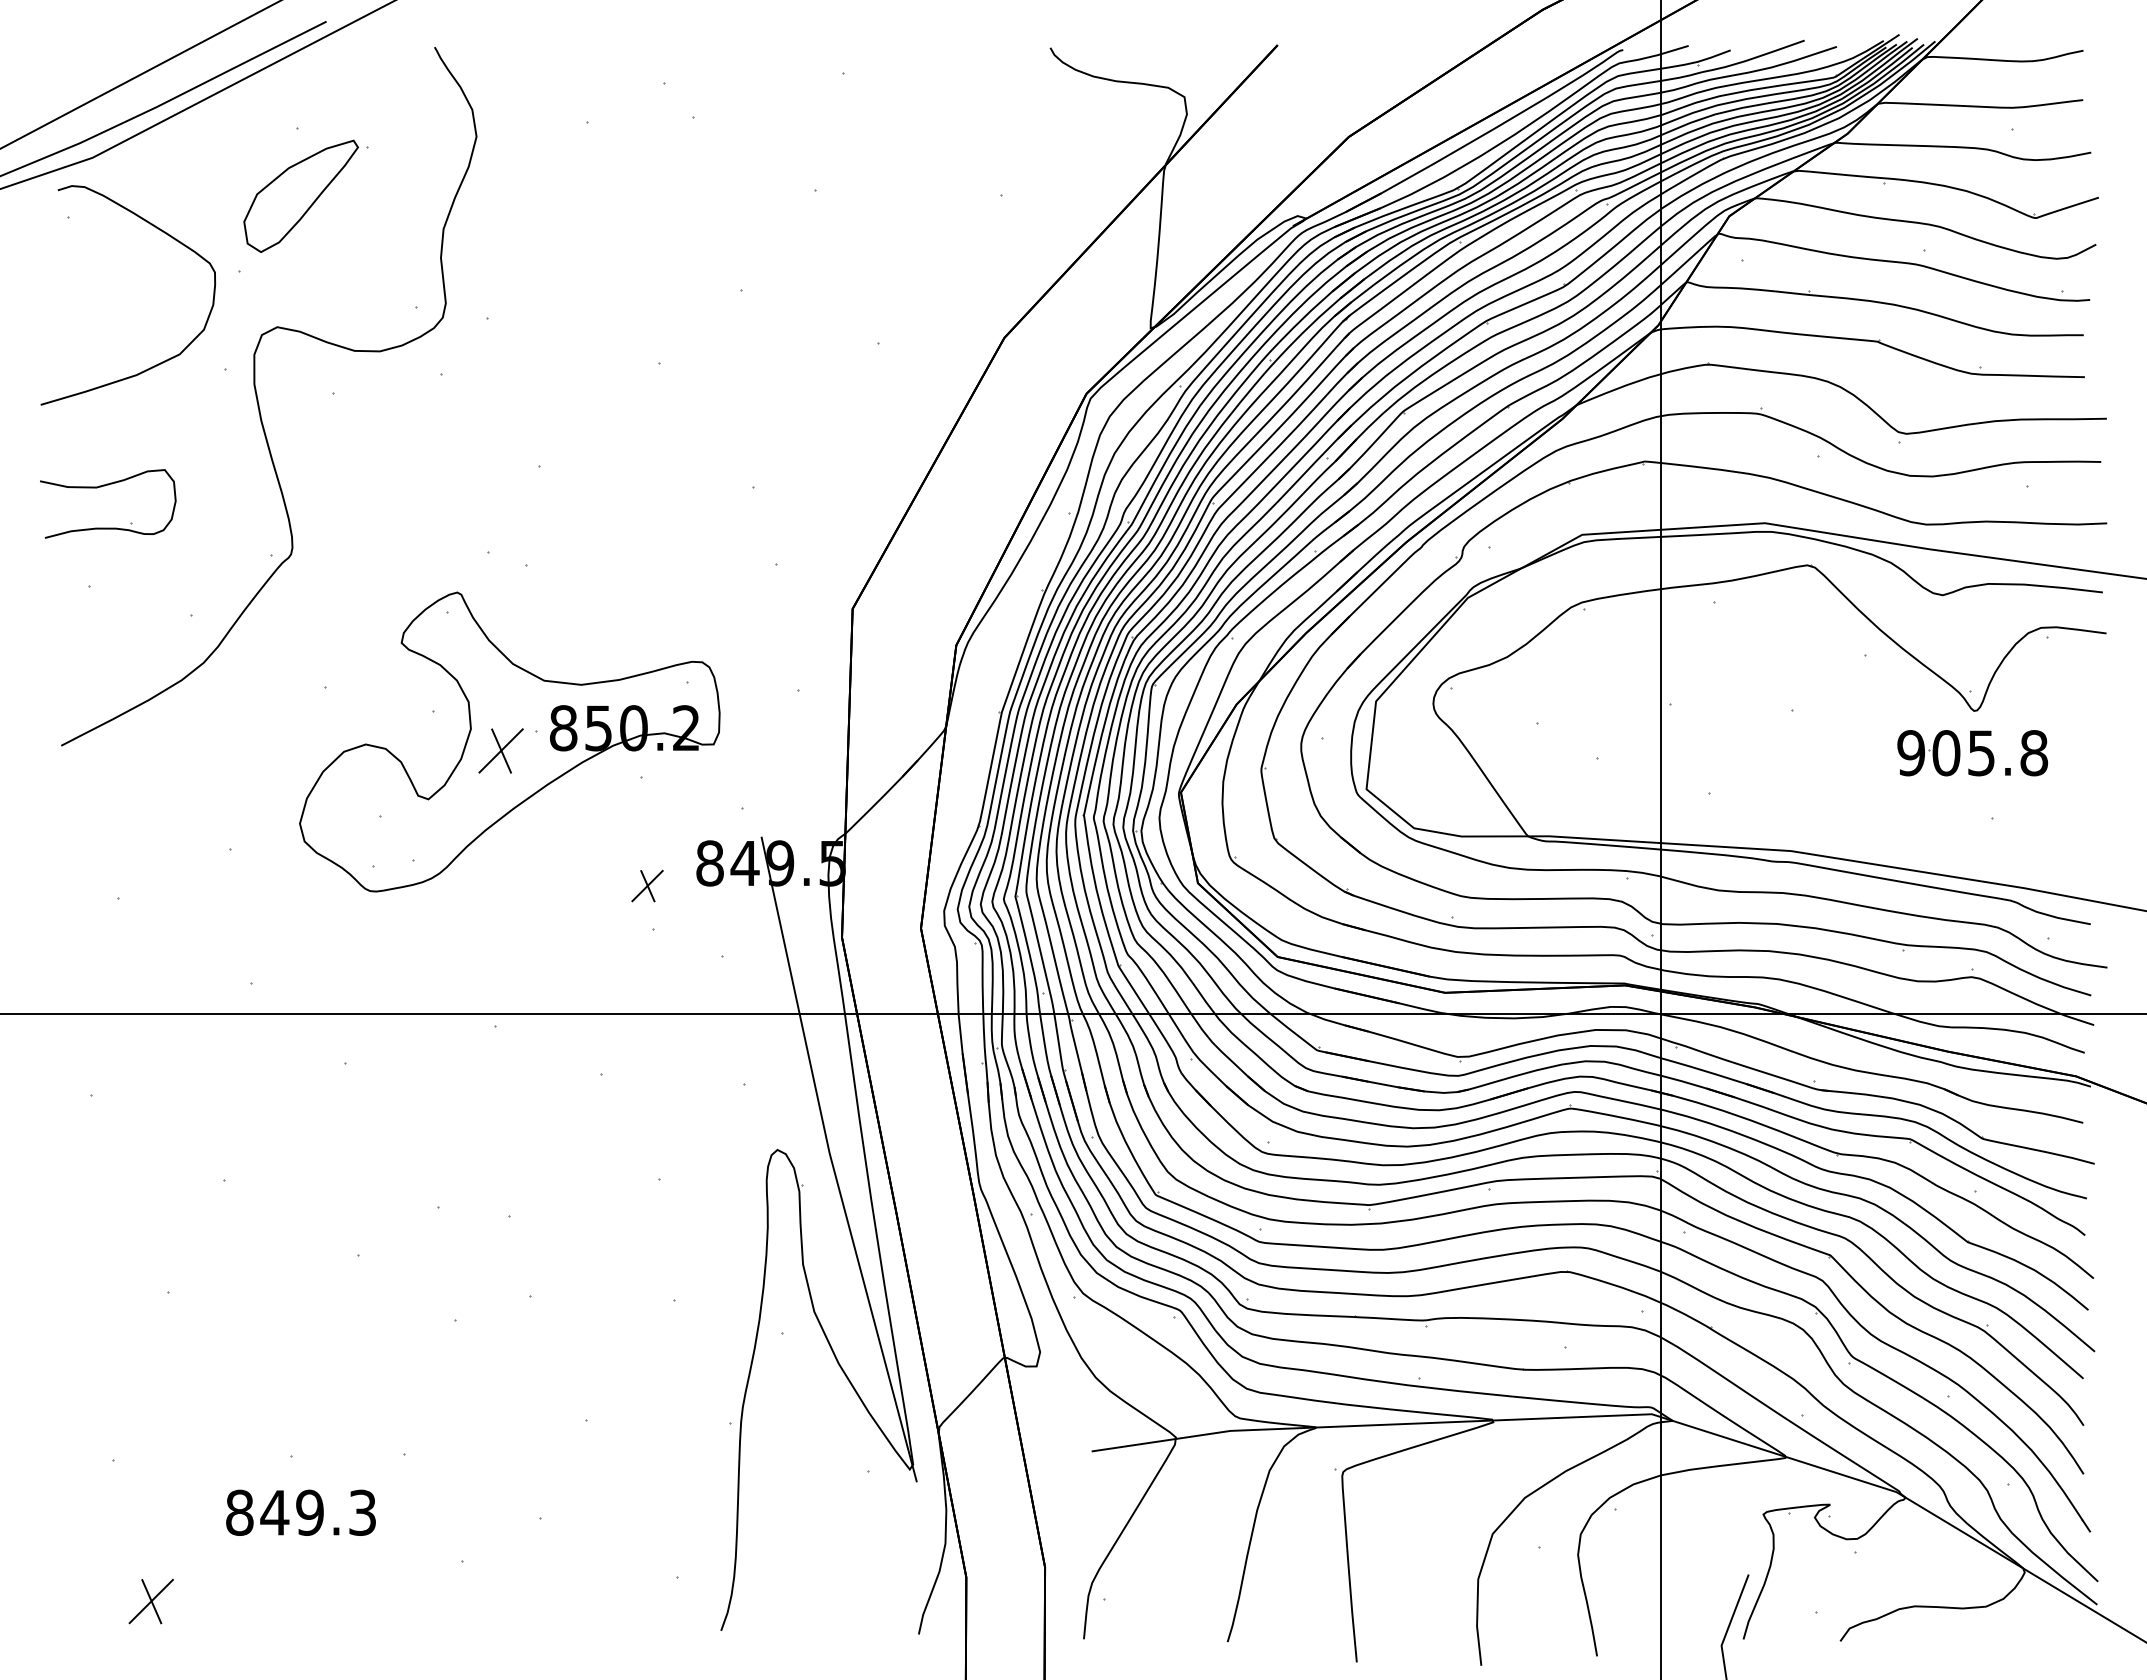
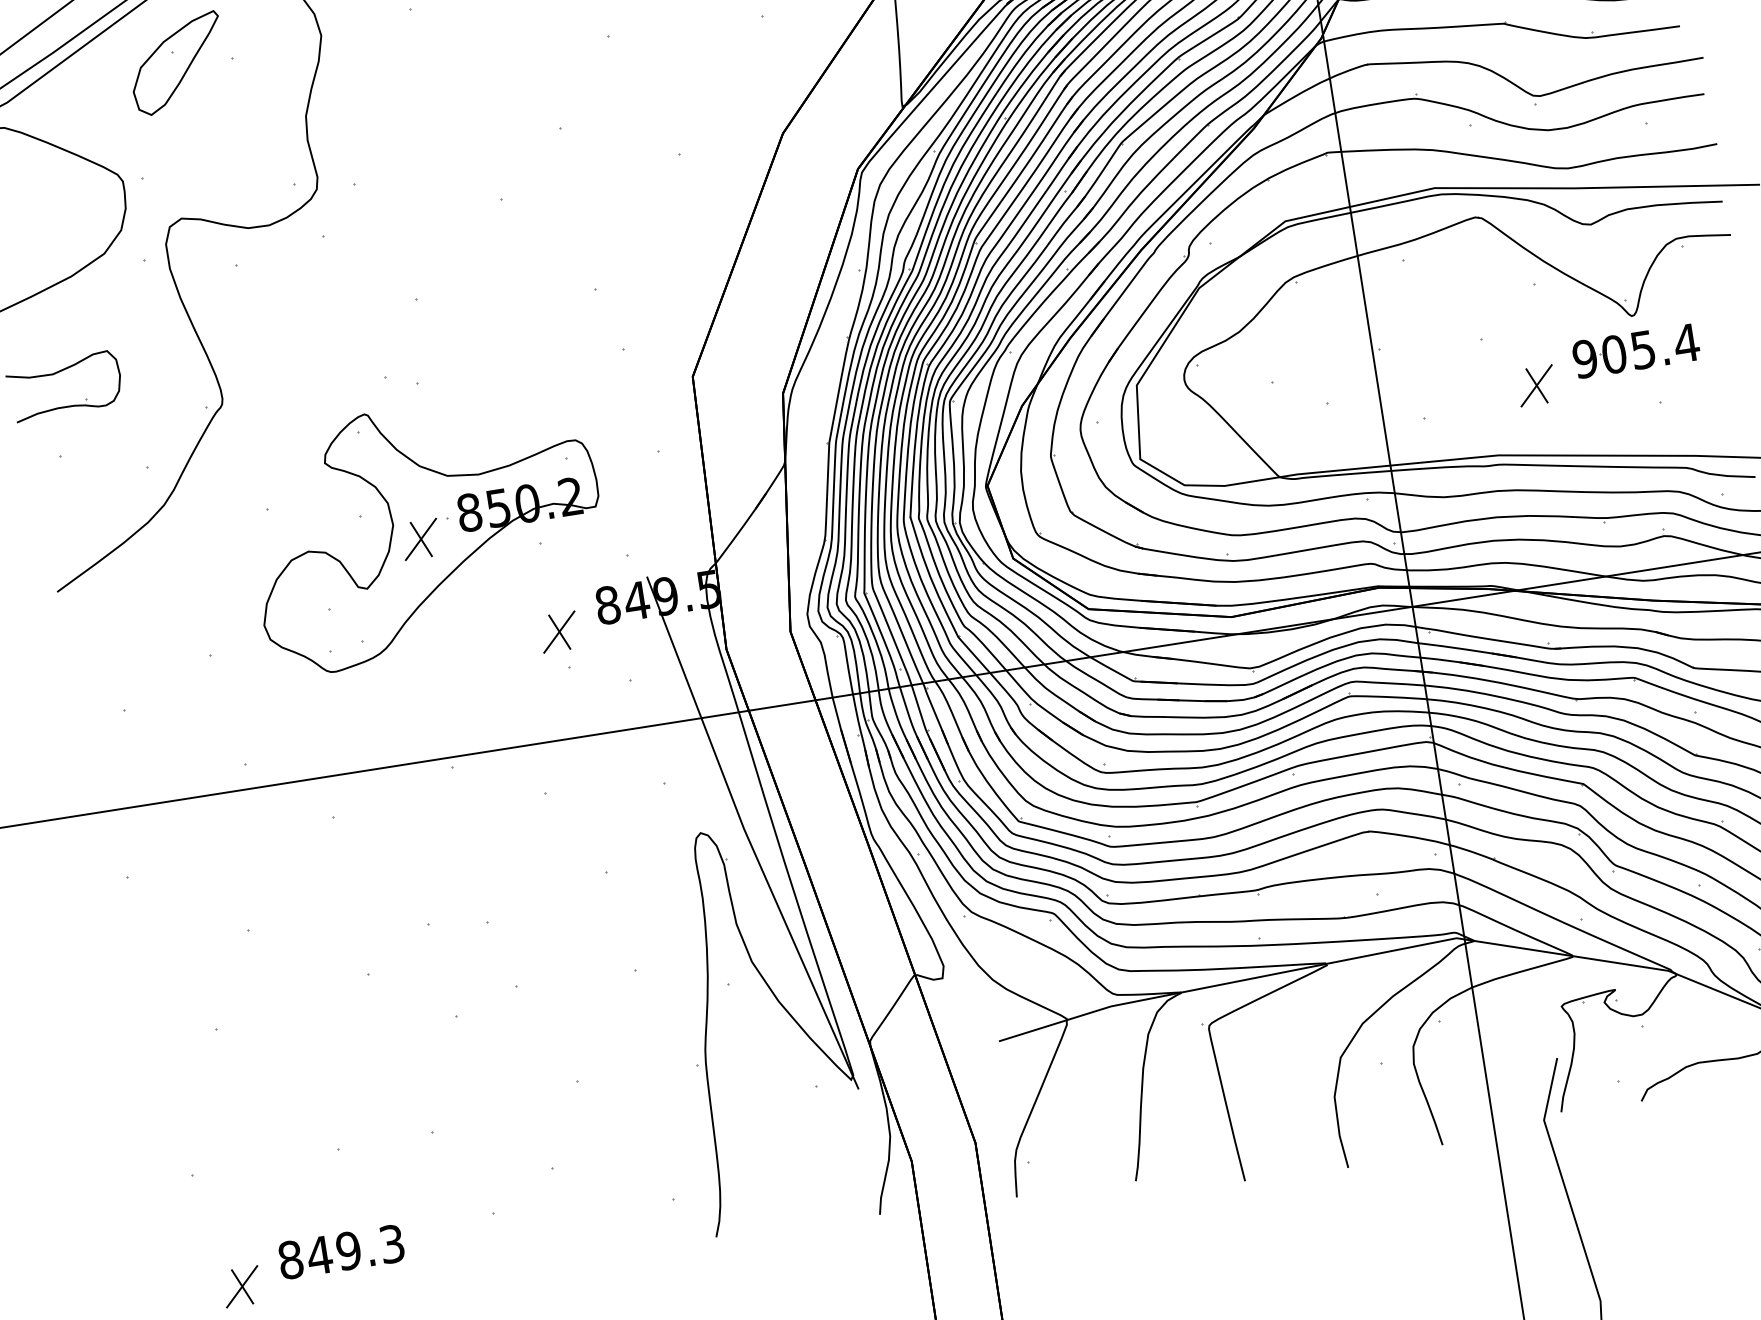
part: (300, 195) -> (176, 63), moved
text: (2033, 753) -> (1686, 343), 905.8 -> 905.4
part: (1848, 775) -> (1536, 385), added
part: (647, 885) -> (559, 631), size x1.43
text: (300, 1512) -> (340, 1251), moved

